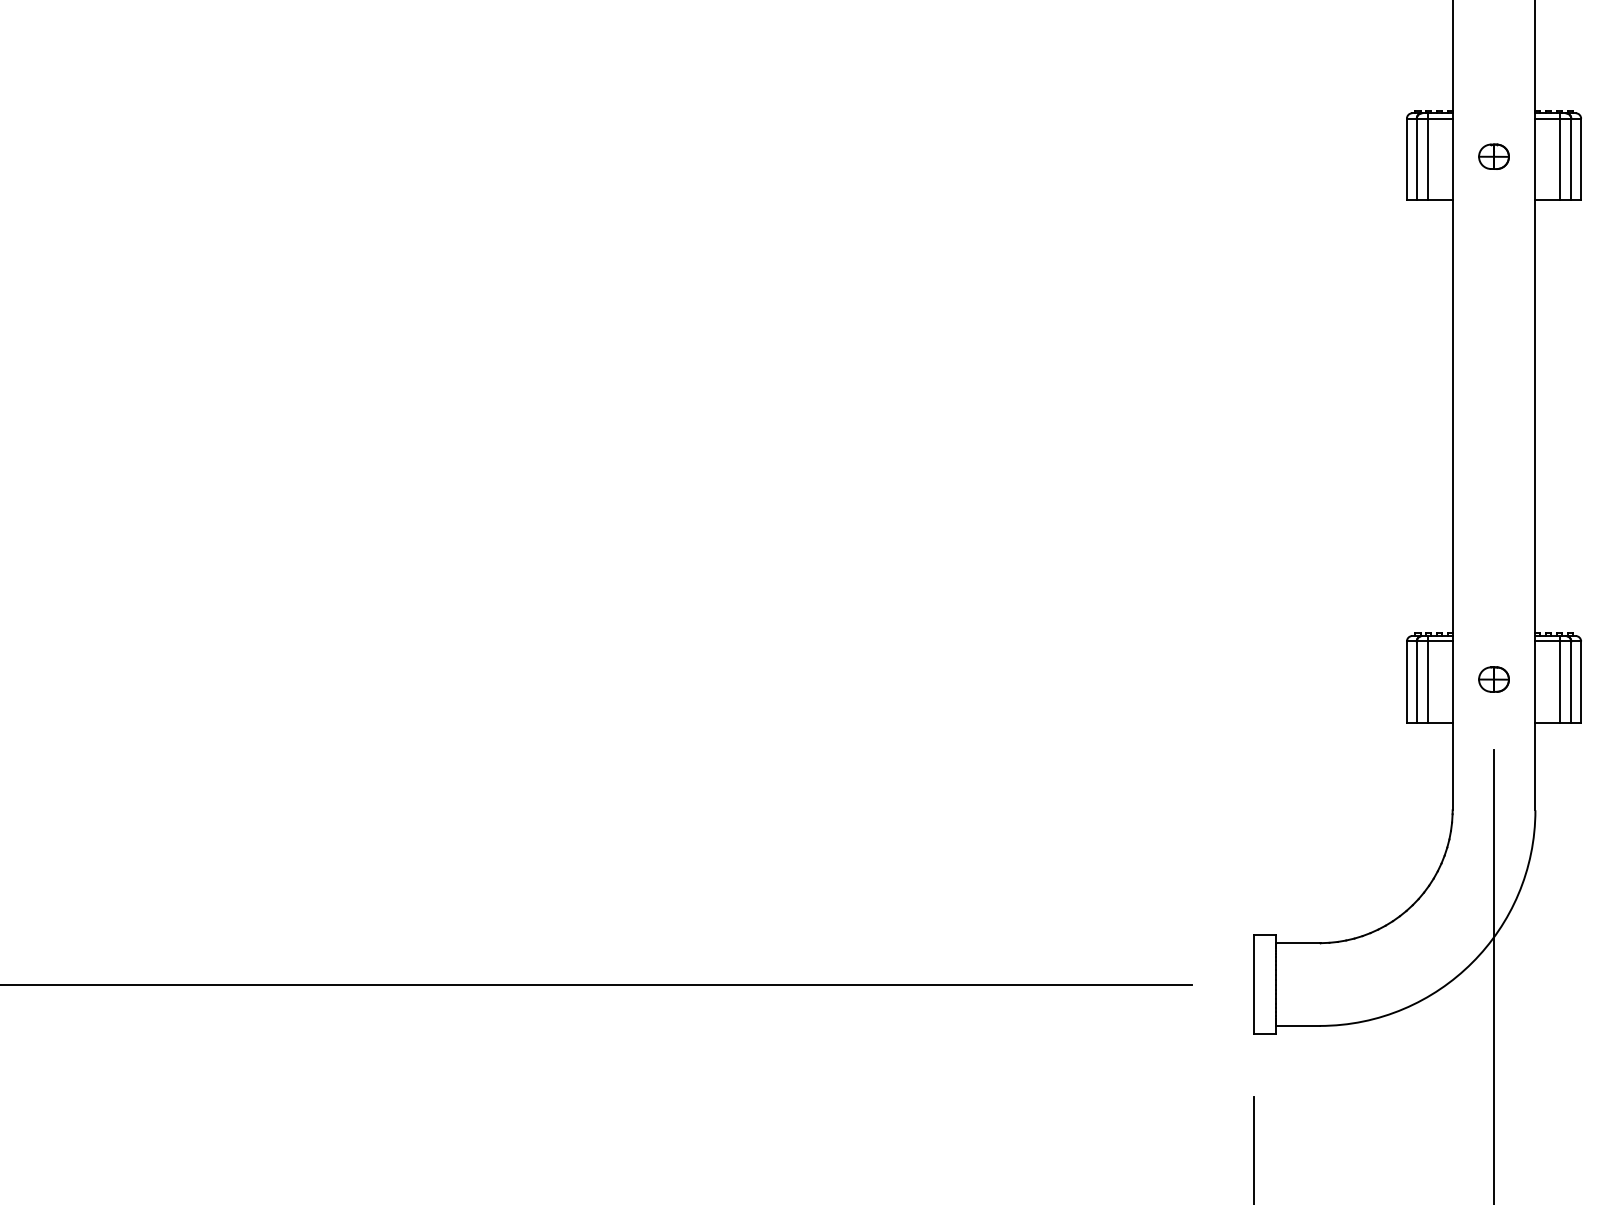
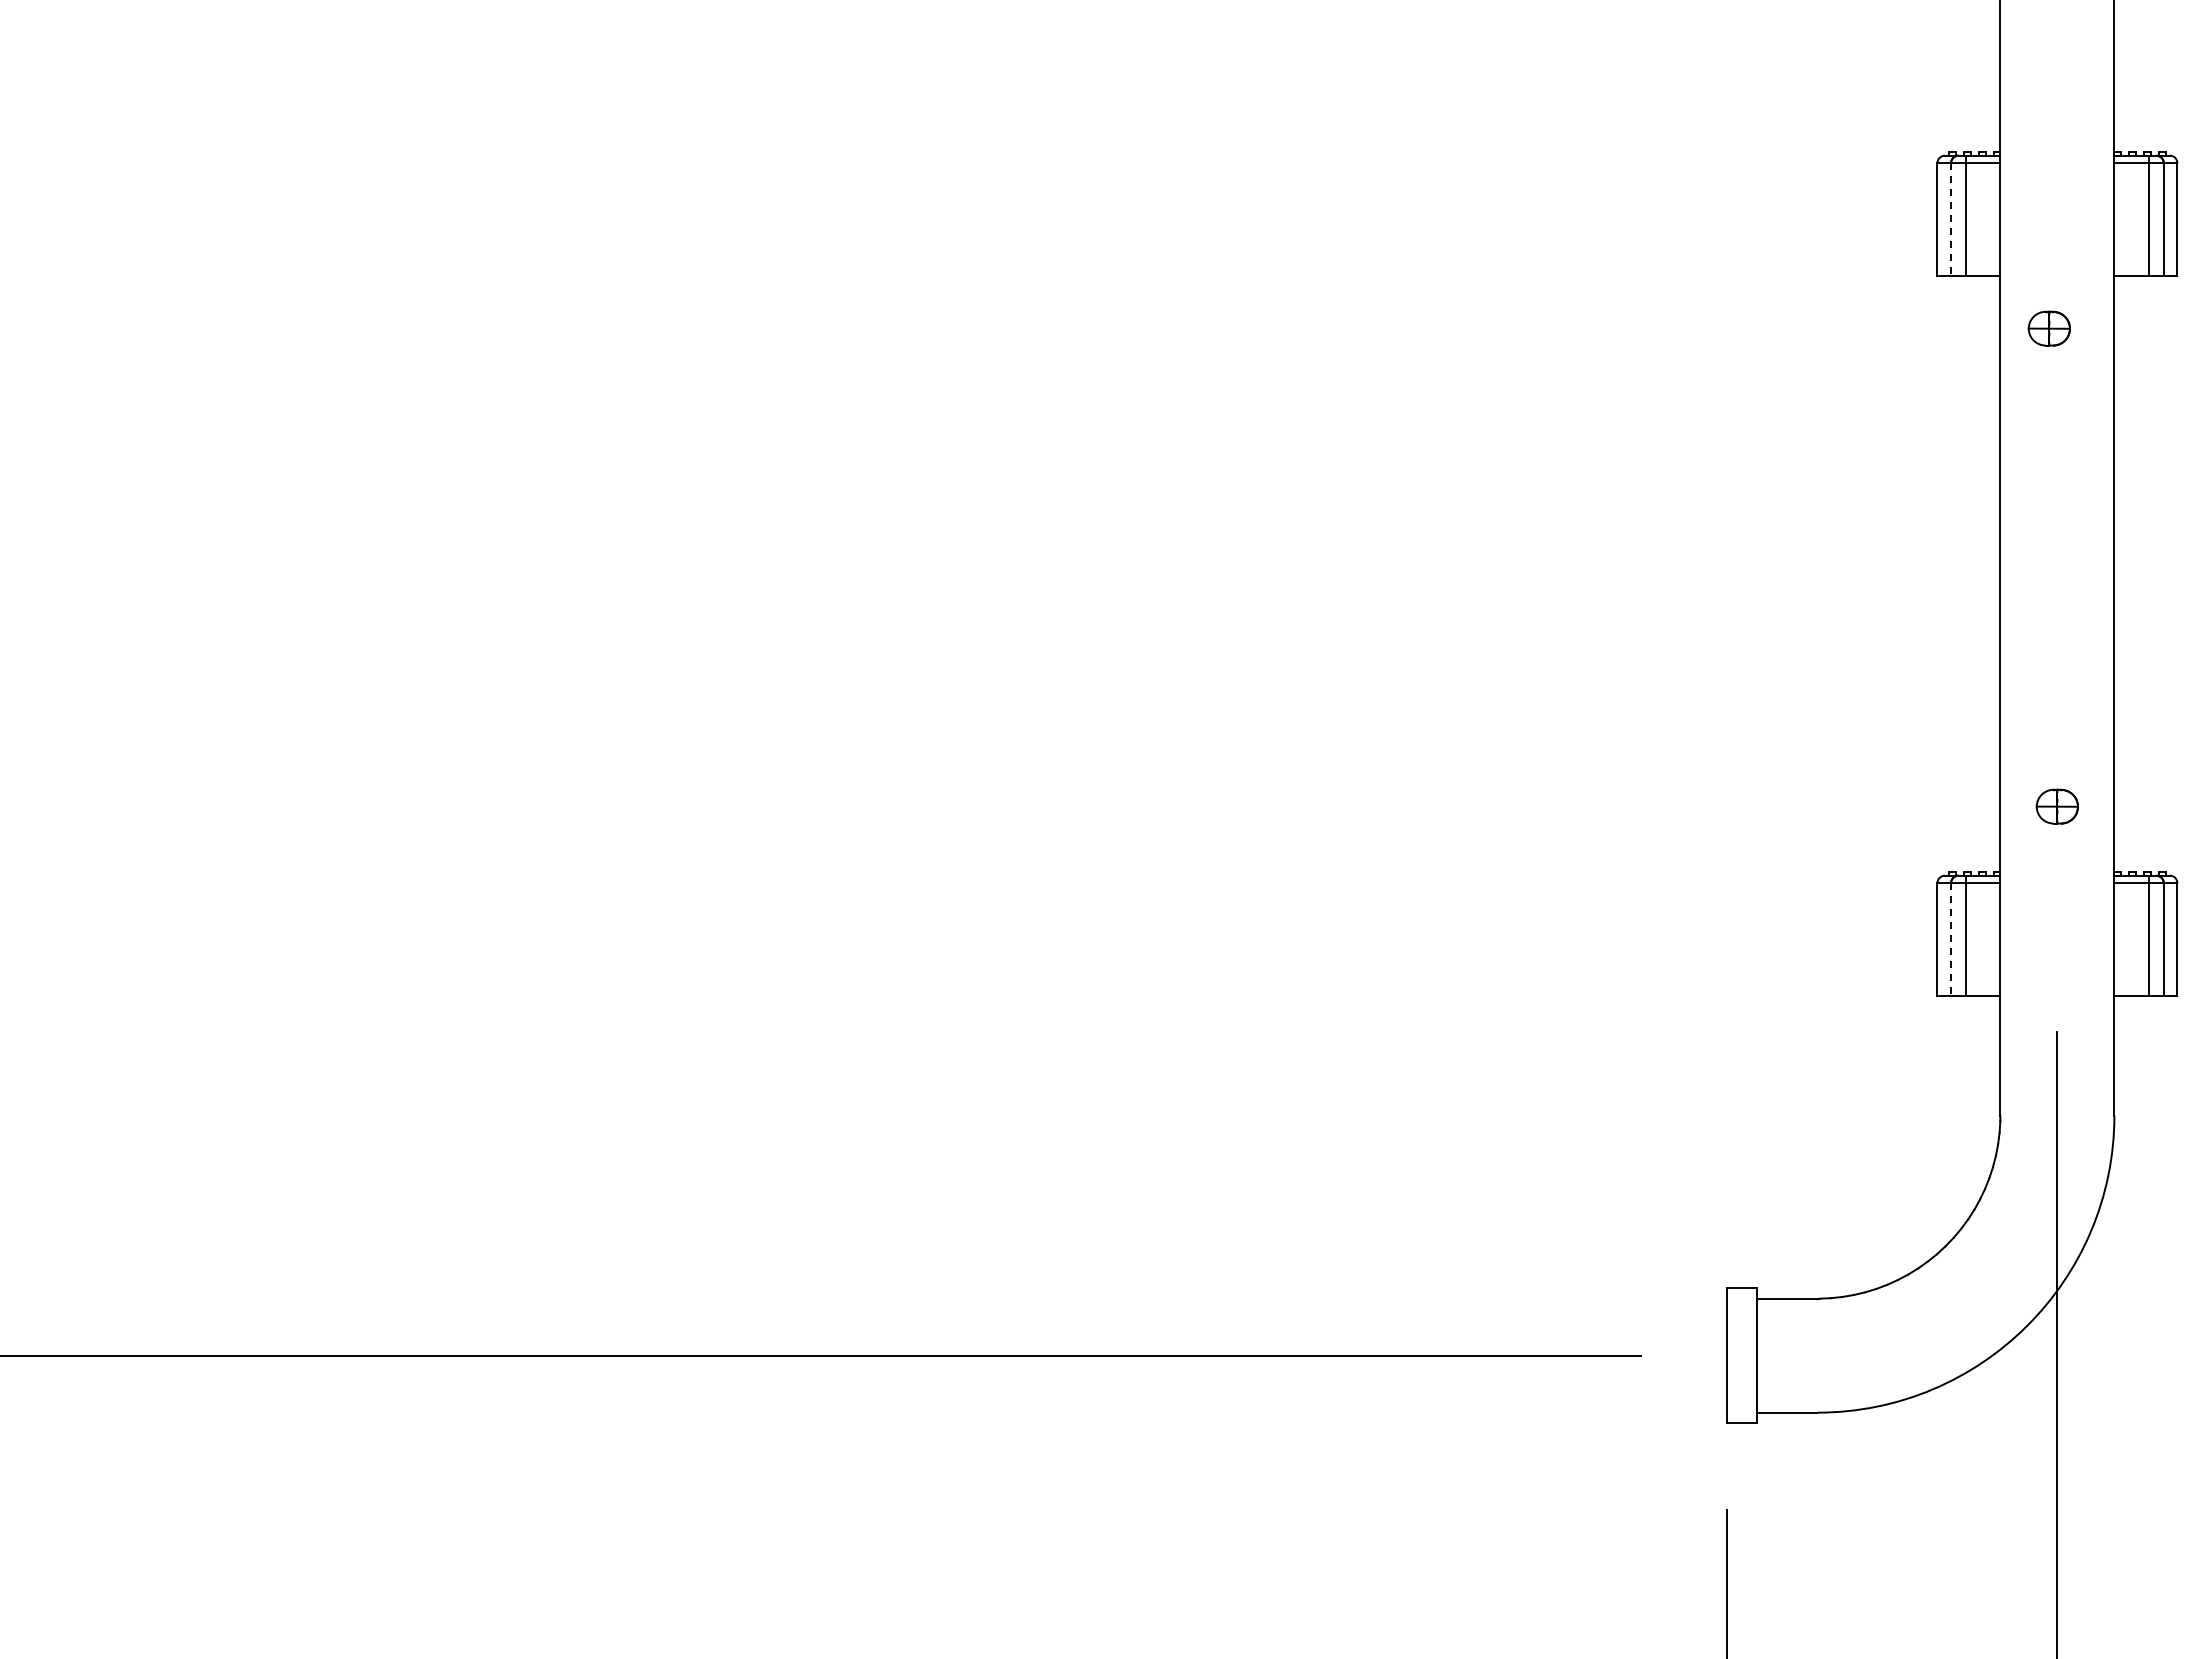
part: (1493, 156) -> (2048, 328), moved
line: (1417, 159) -> (1951, 219), solid -> dashed
part: (1493, 679) -> (2056, 806), moved
line: (1417, 682) -> (1951, 939), solid -> dashed

